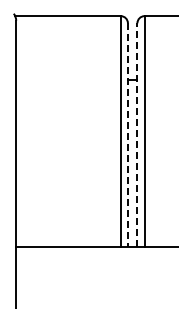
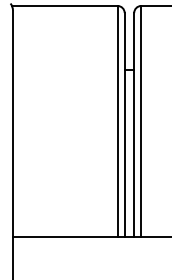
line: (127, 134) -> (124, 124), dashed -> solid
line: (137, 134) -> (134, 124), dashed -> solid

